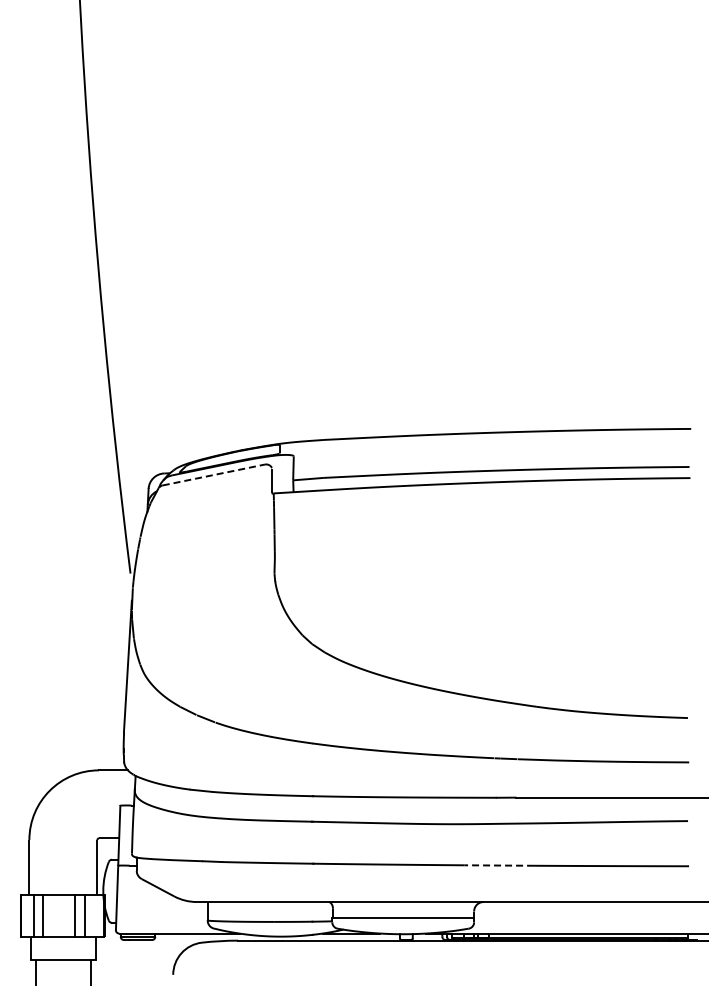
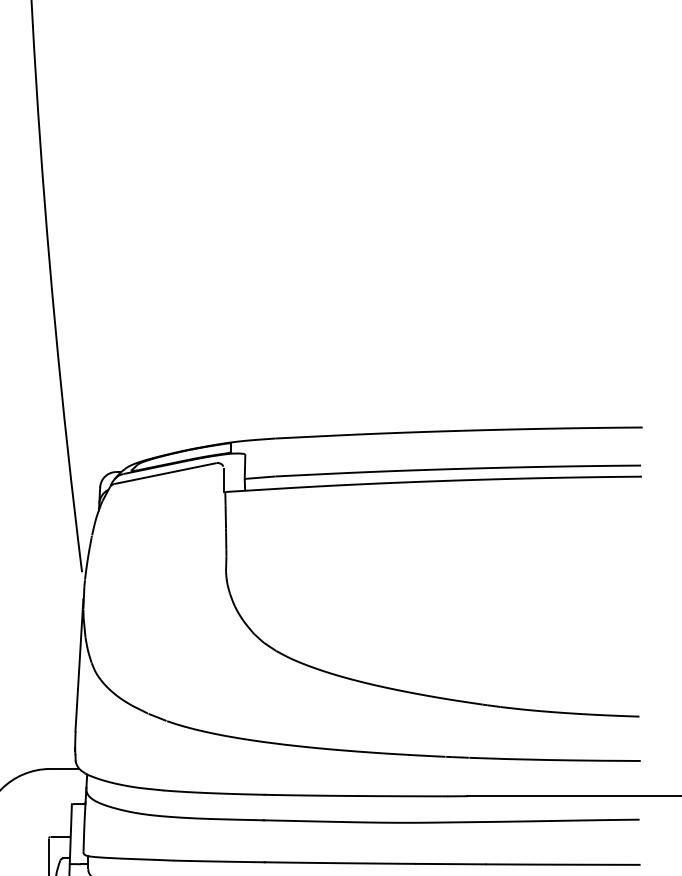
line: (214, 474) -> (166, 473), dashed -> solid
line: (499, 865) -> (451, 864), dashed -> solid

